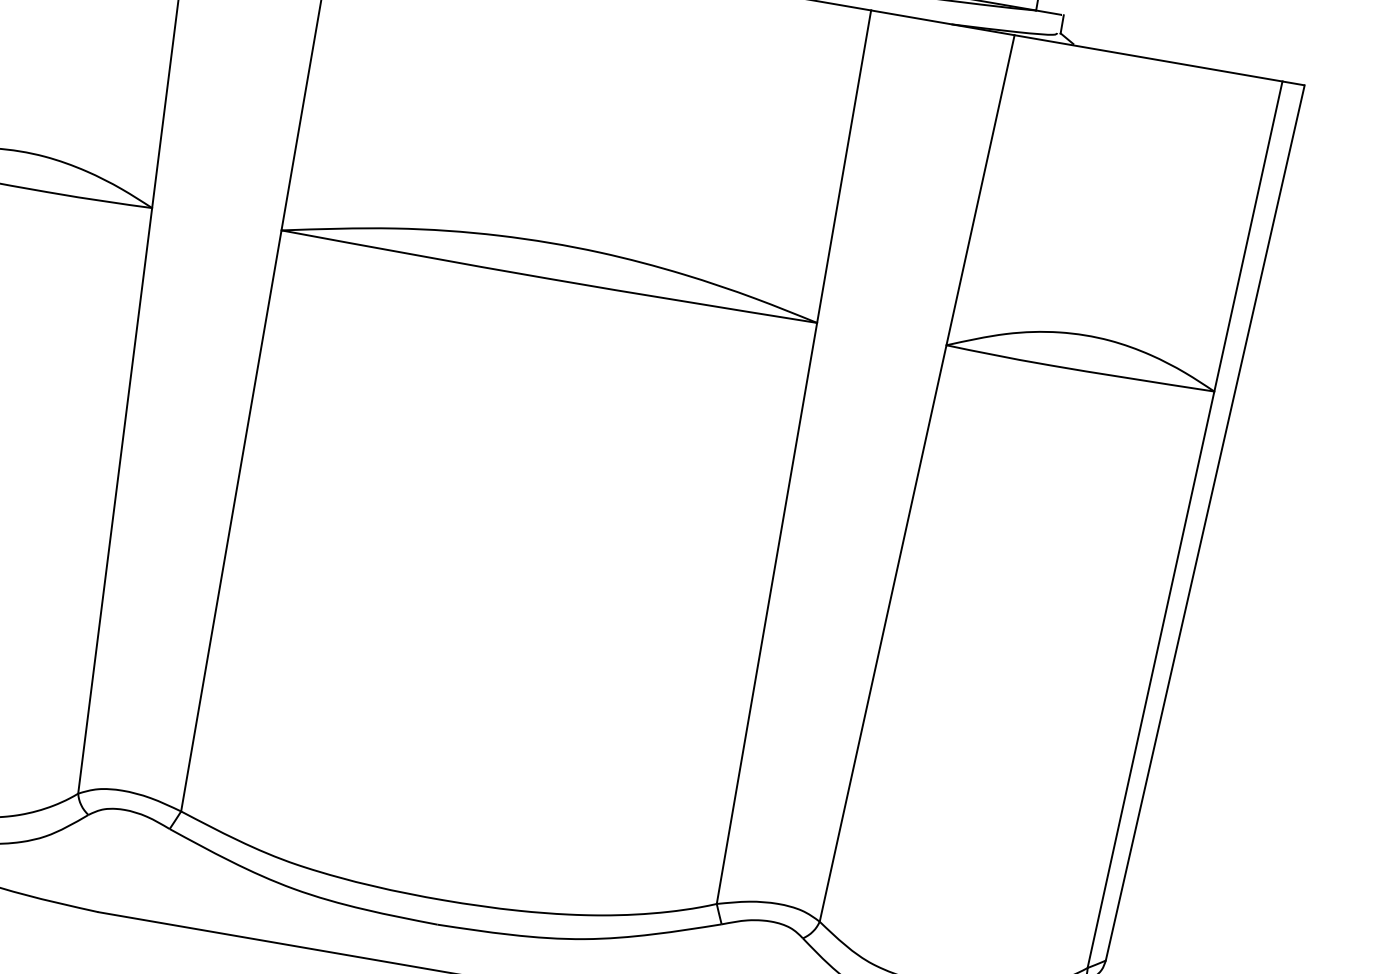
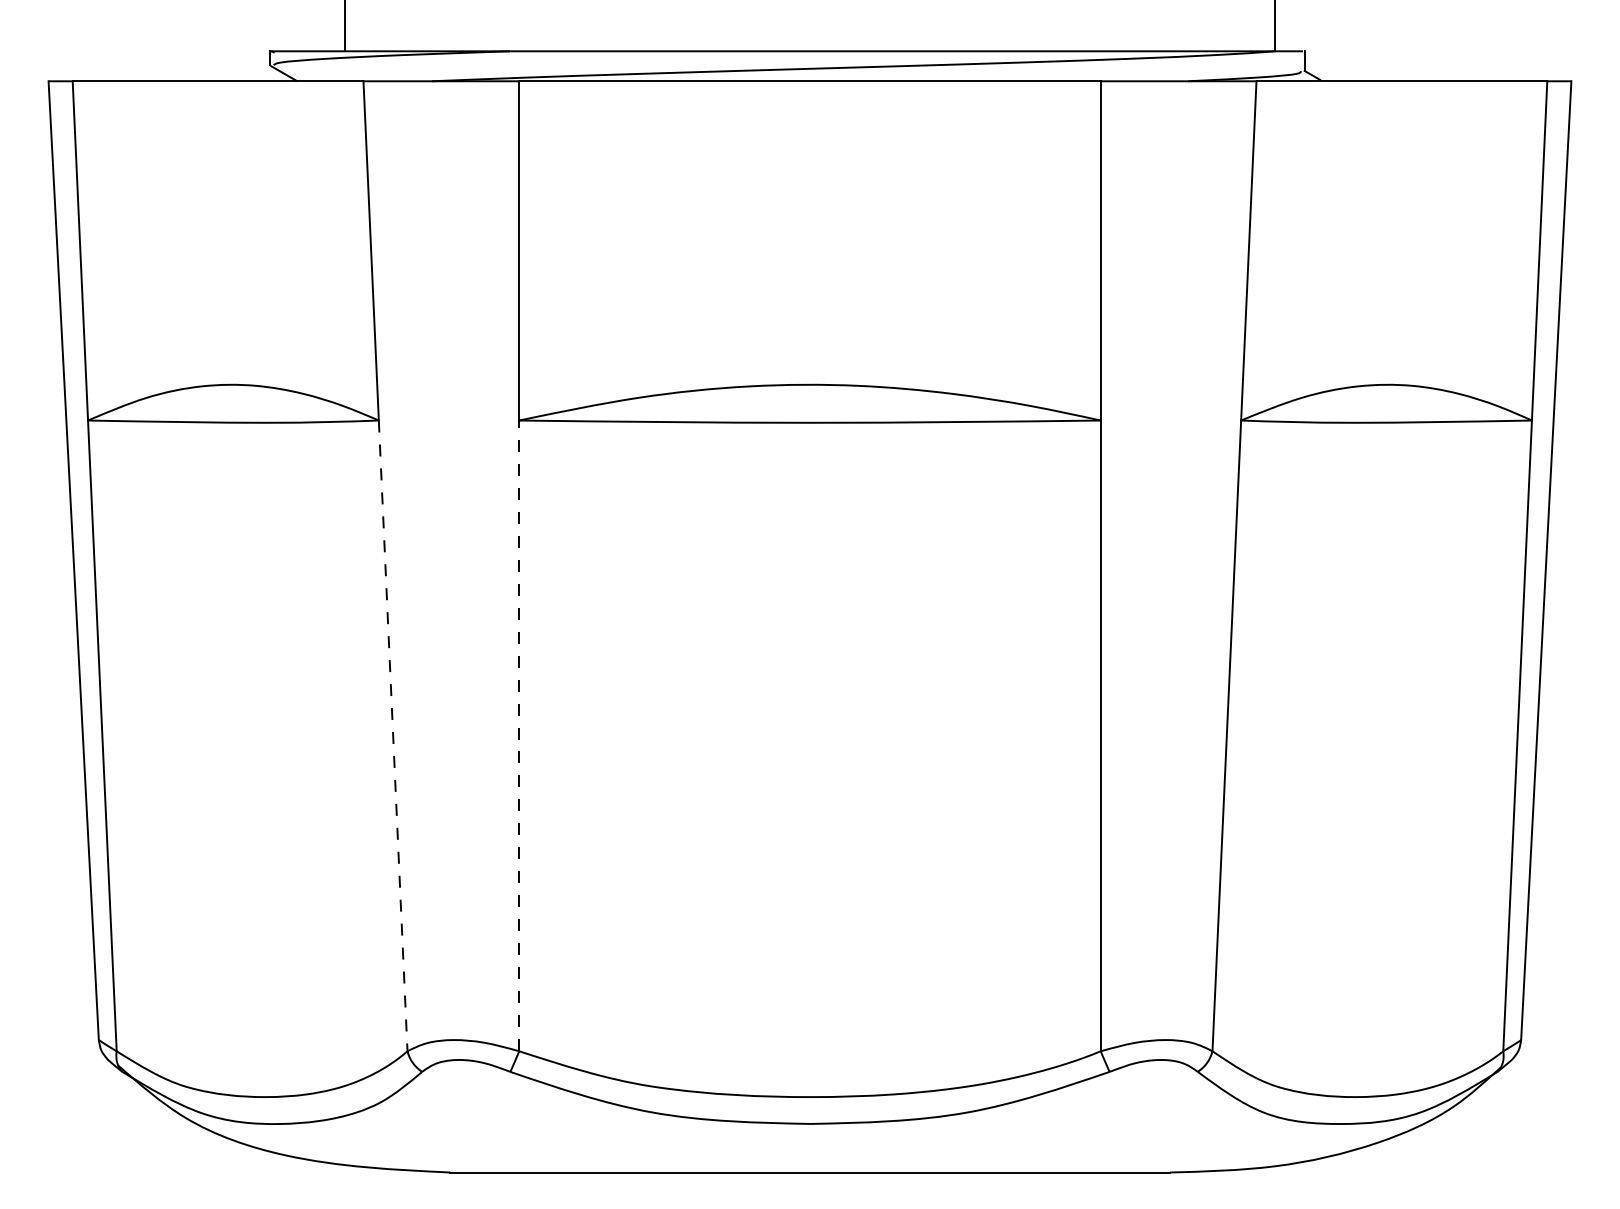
line: (115, 500) -> (393, 735), solid -> dashed
line: (231, 520) -> (519, 735), solid -> dashed

